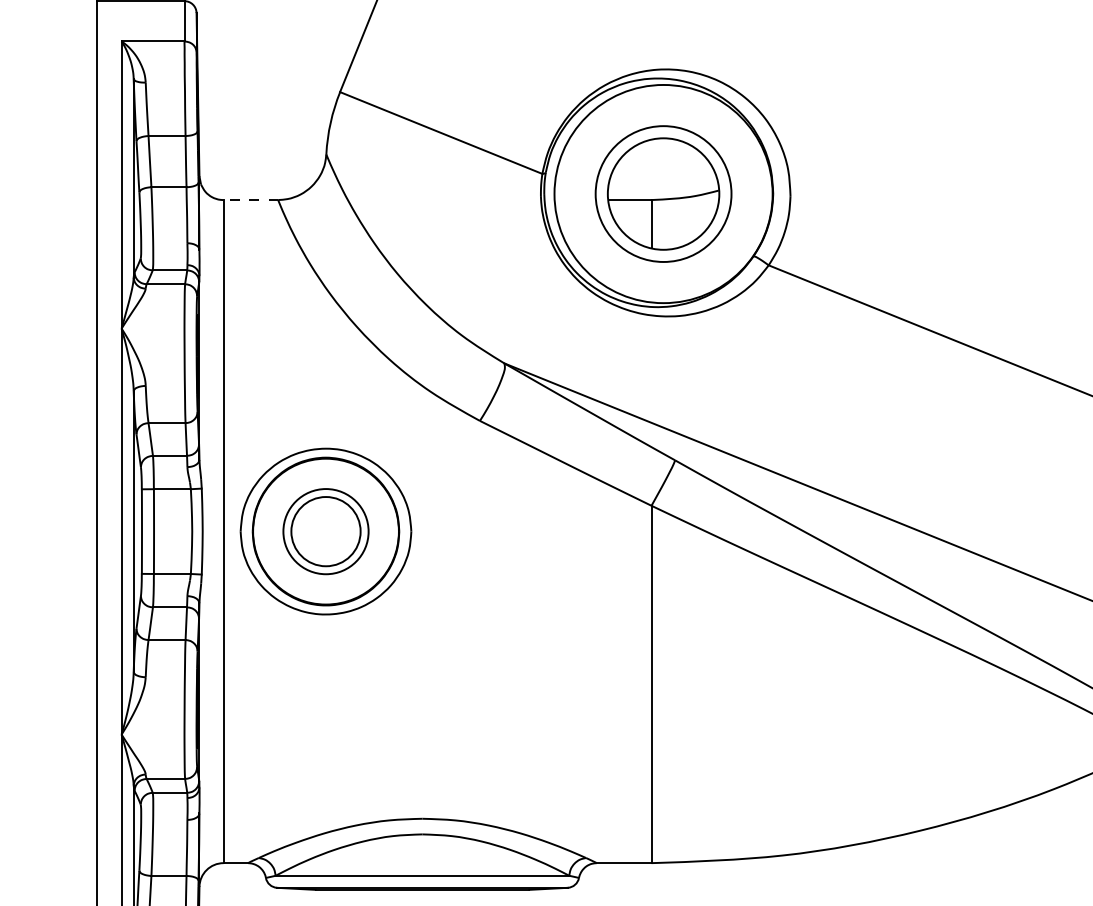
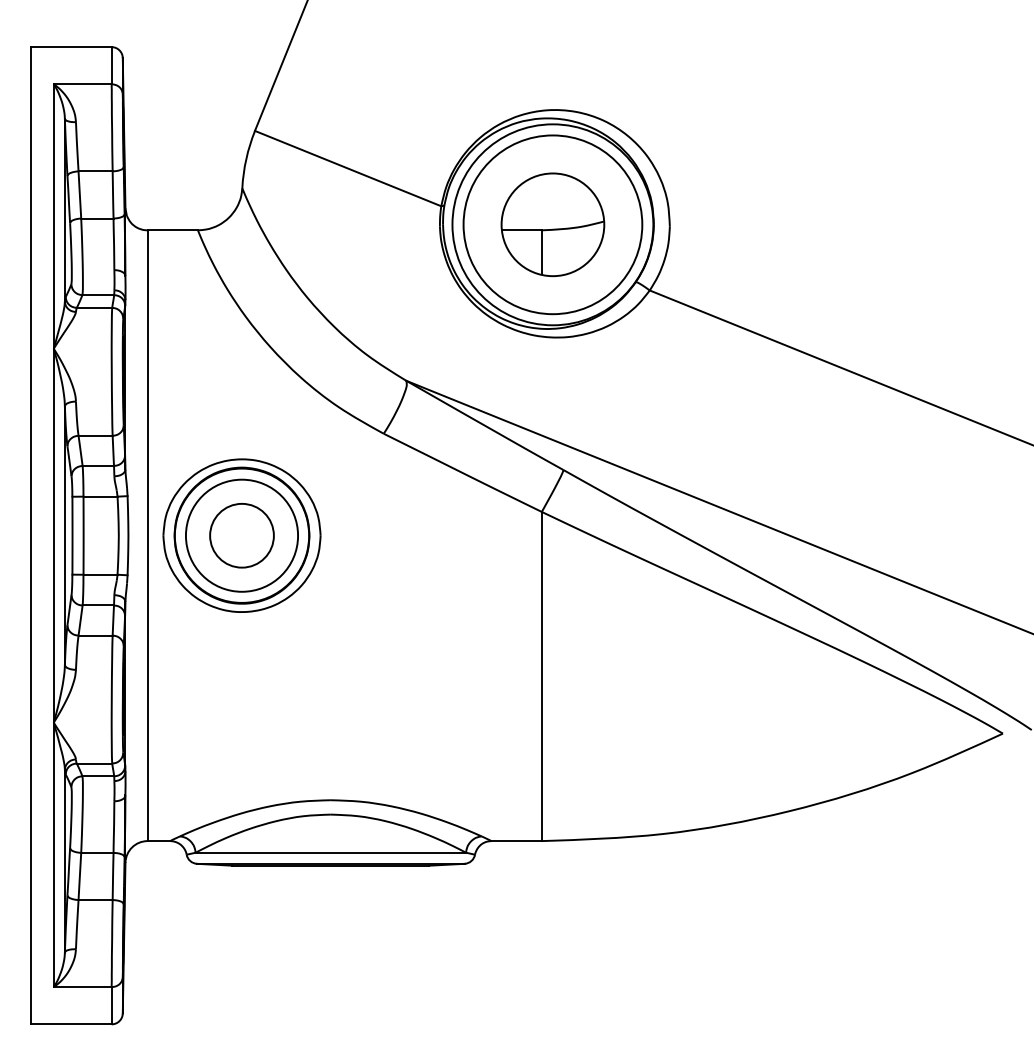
circle: (663, 193) -> (552, 224), size x1.43
line: (250, 200) -> (172, 230), dashed -> solid
circle: (325, 531) -> (241, 535), size x1.43

